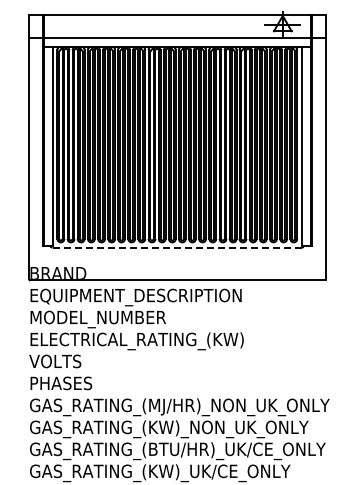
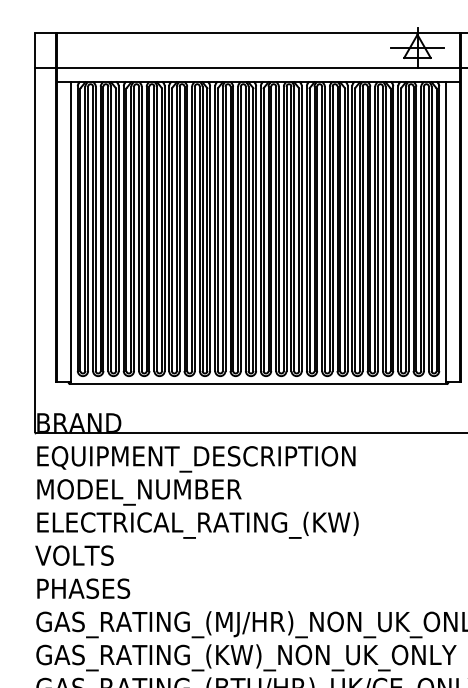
line: (177, 247) -> (258, 383), dashed -> solid

